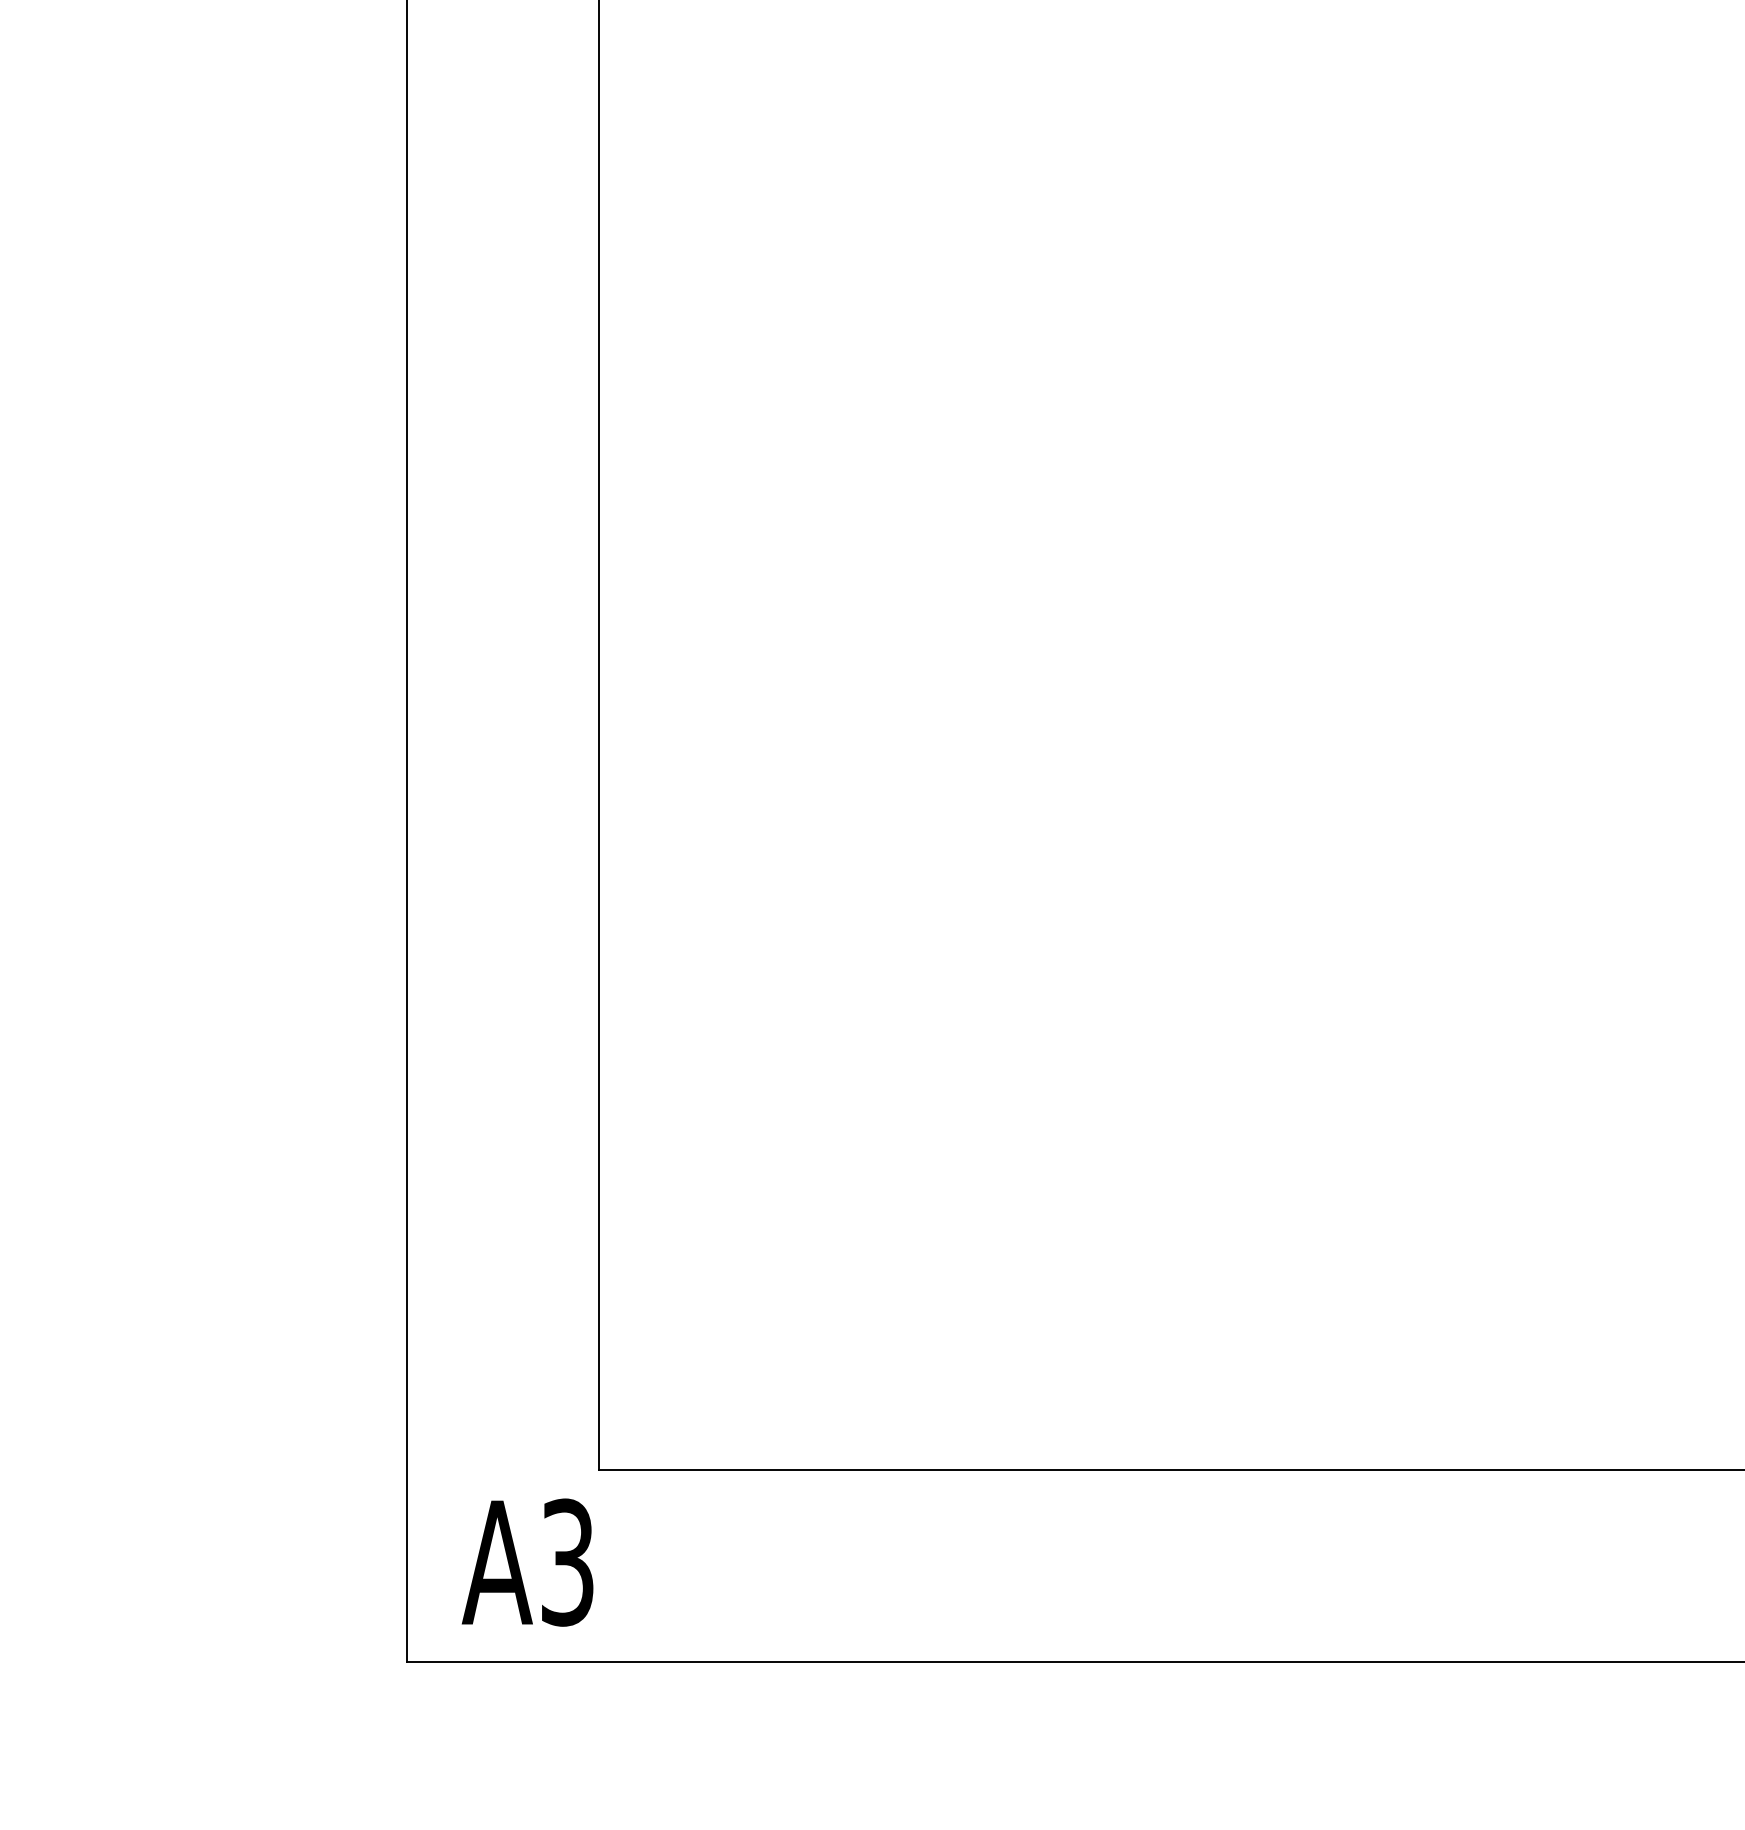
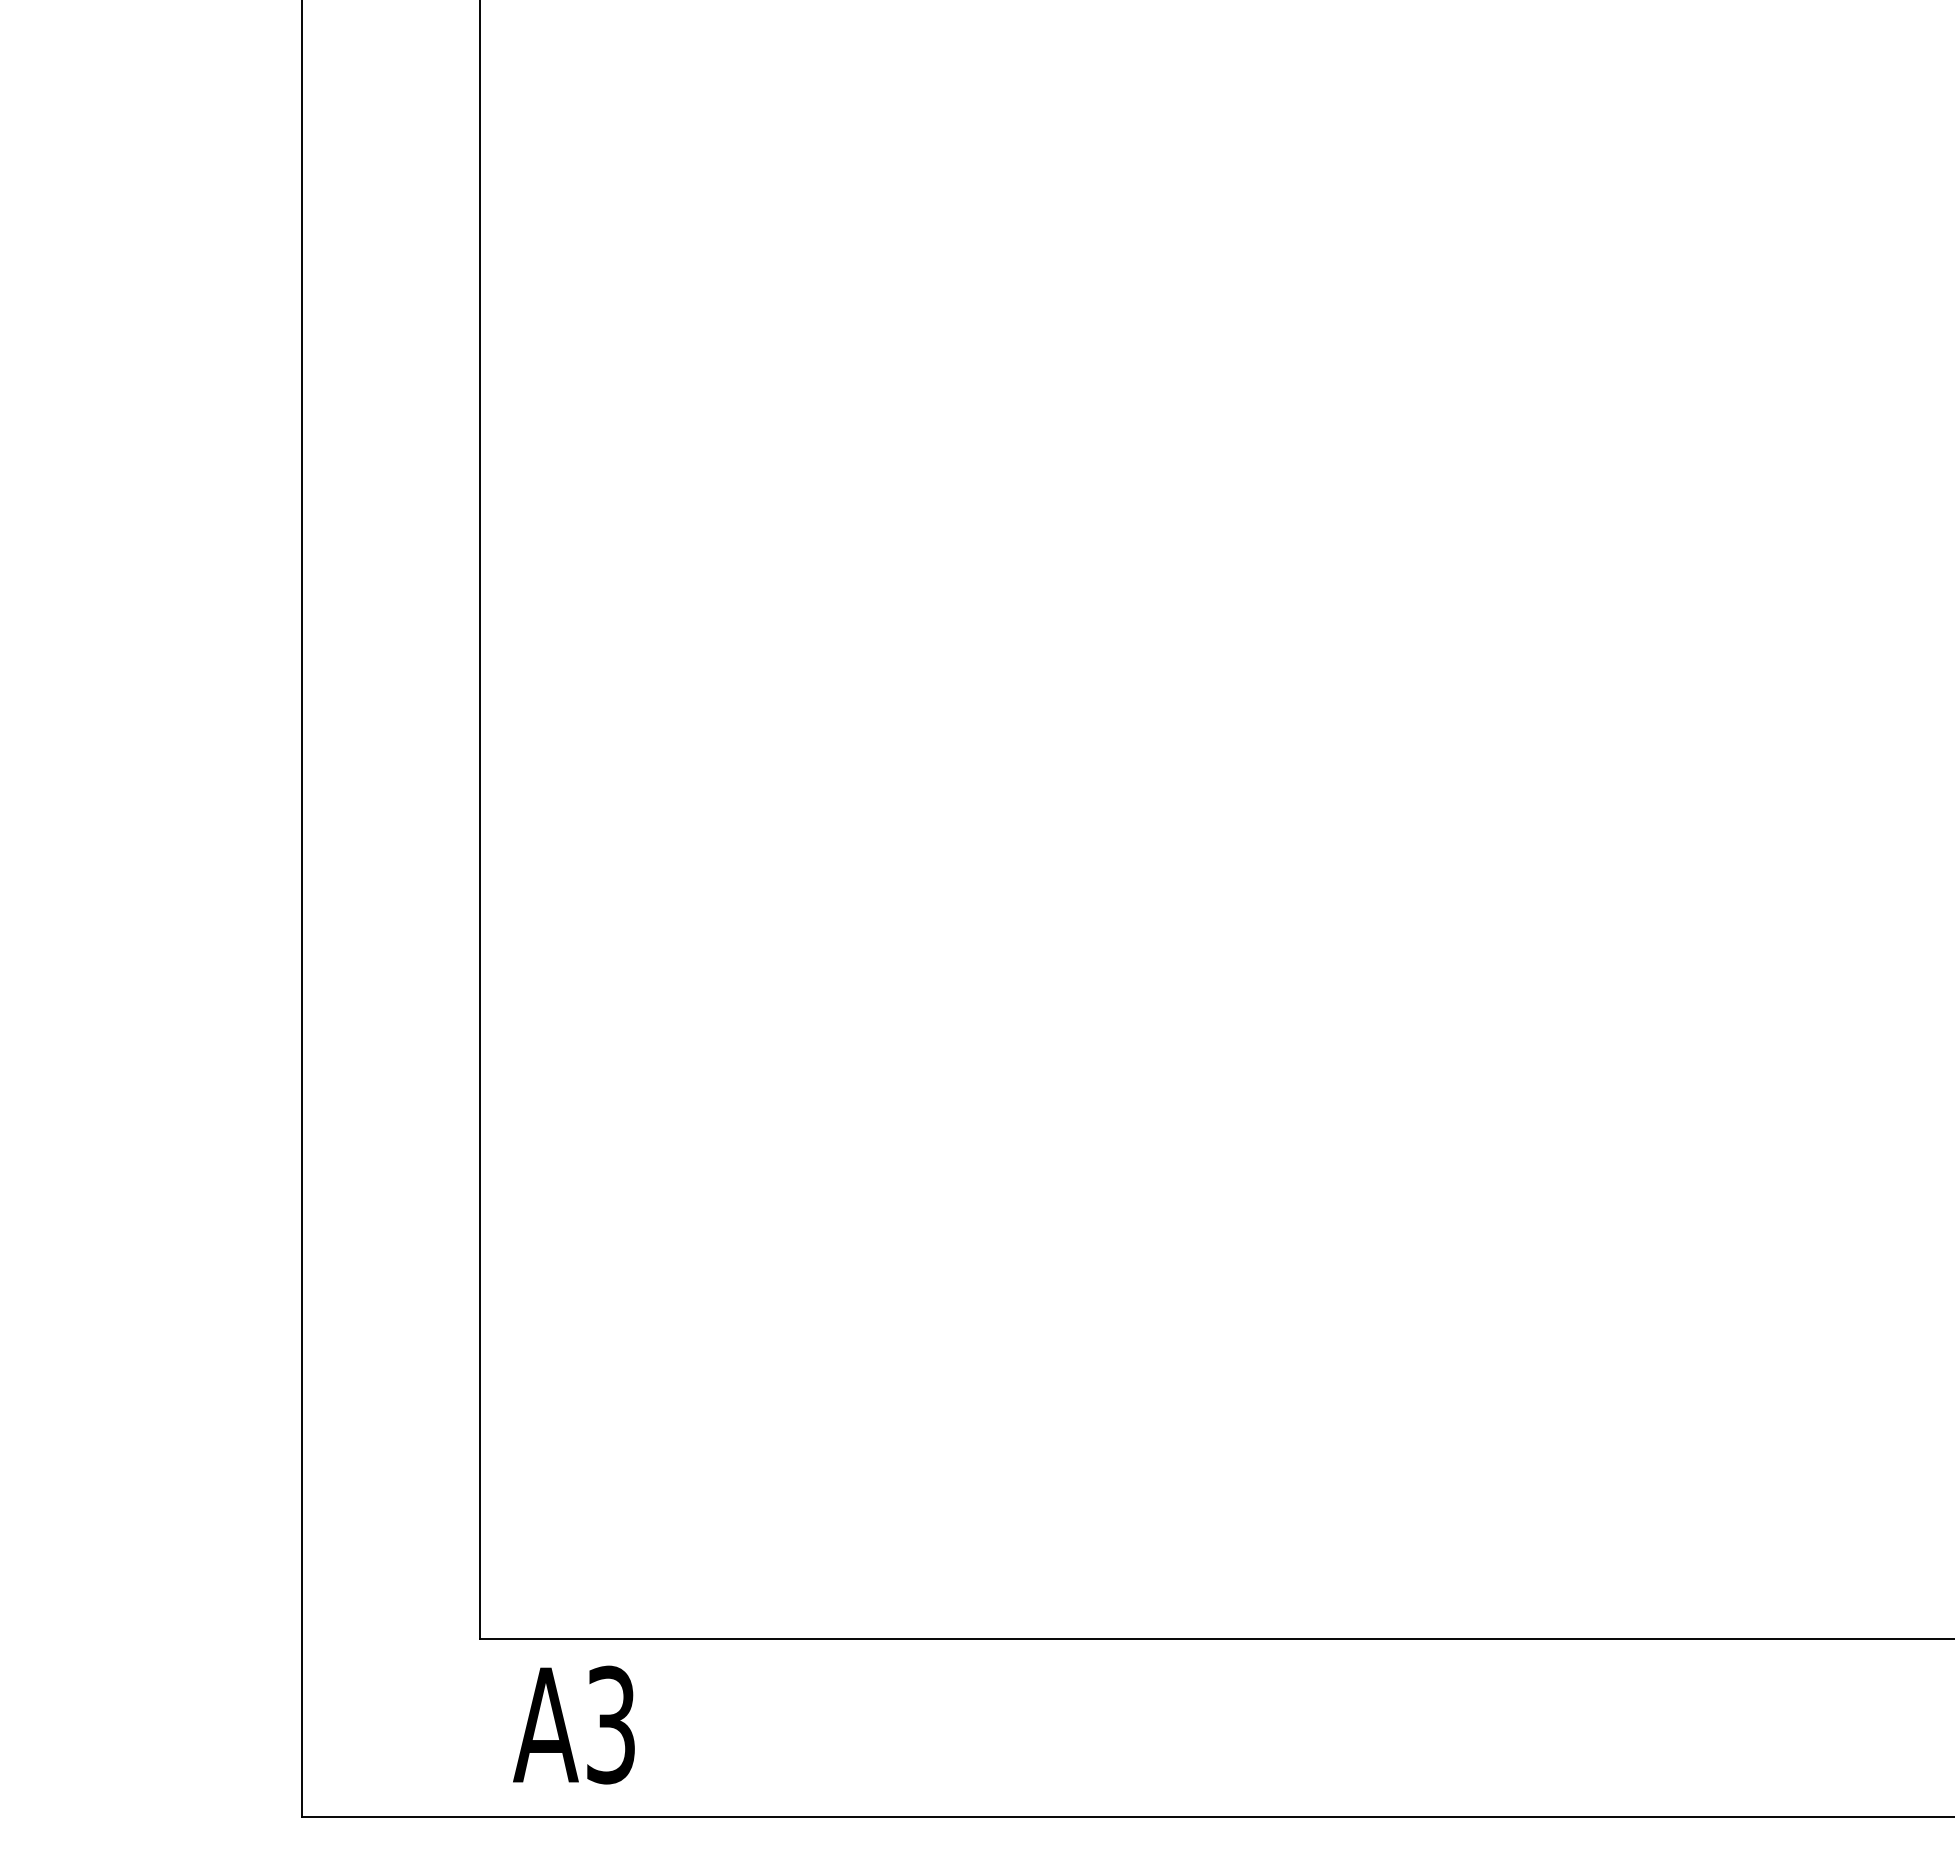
text: (527, 1561) -> (573, 1724), moved

